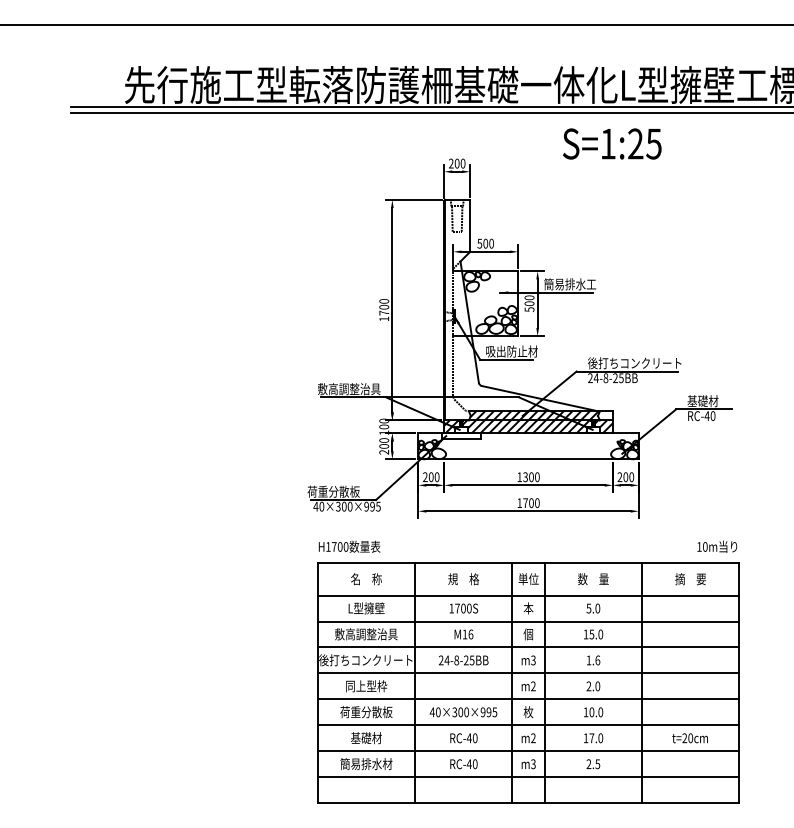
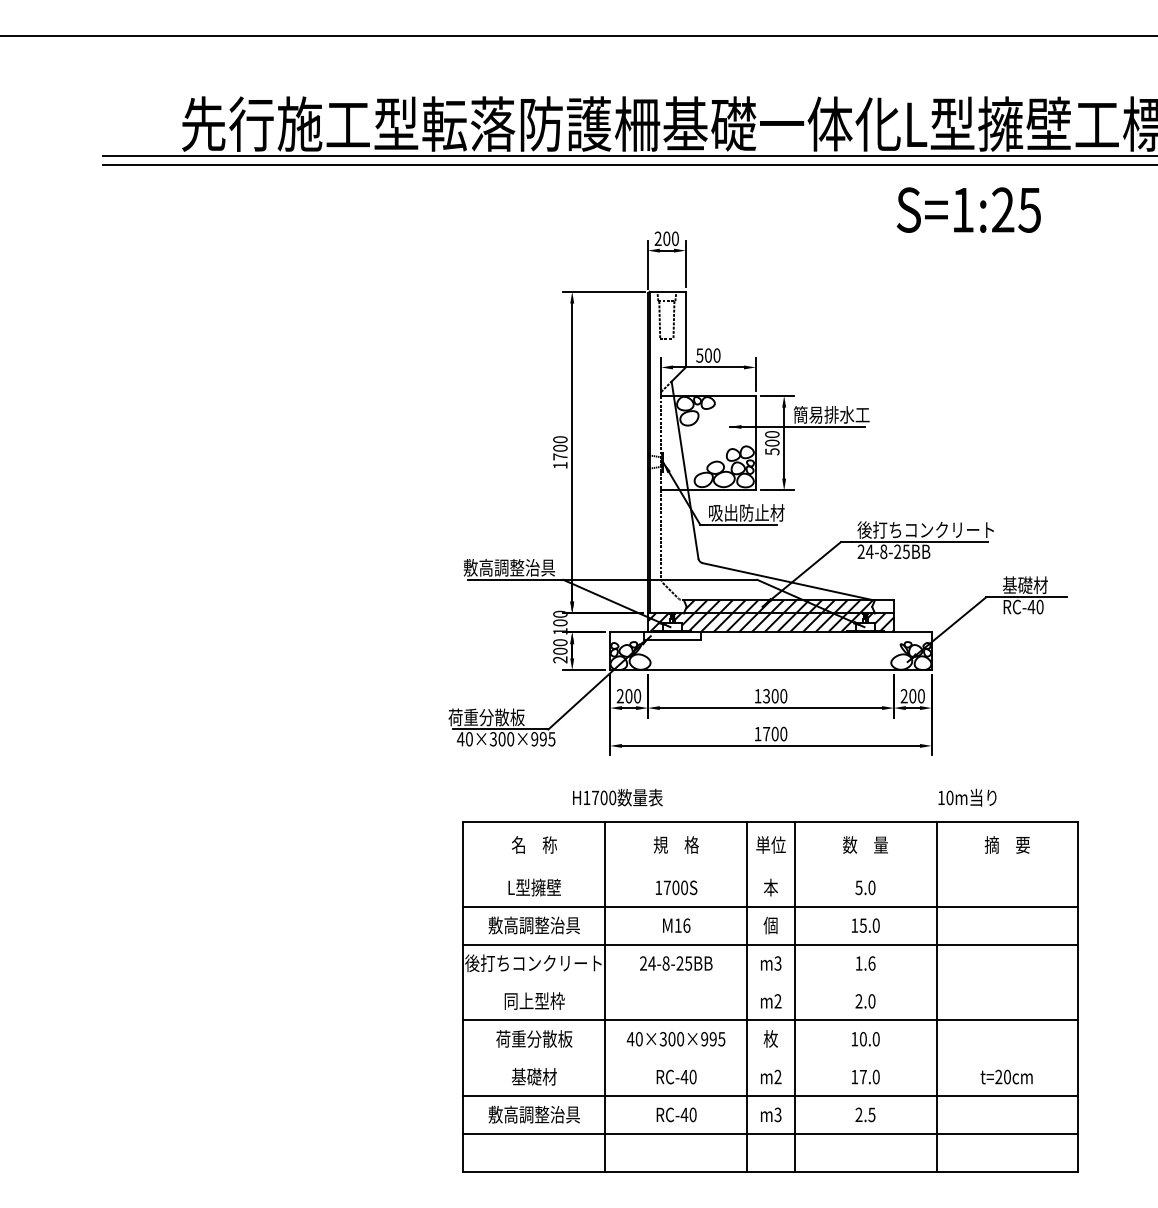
text: (612, 143) -> (969, 209), moved
text: (349, 546) -> (617, 797), moved
text: (717, 546) -> (967, 797), moved
line: (528, 595) -> (770, 868), removed
line: (528, 673) -> (770, 982), removed
line: (528, 725) -> (770, 1058), removed
text: (366, 764) -> (534, 1115), 簡易排水材 -> 敷高調整治具

